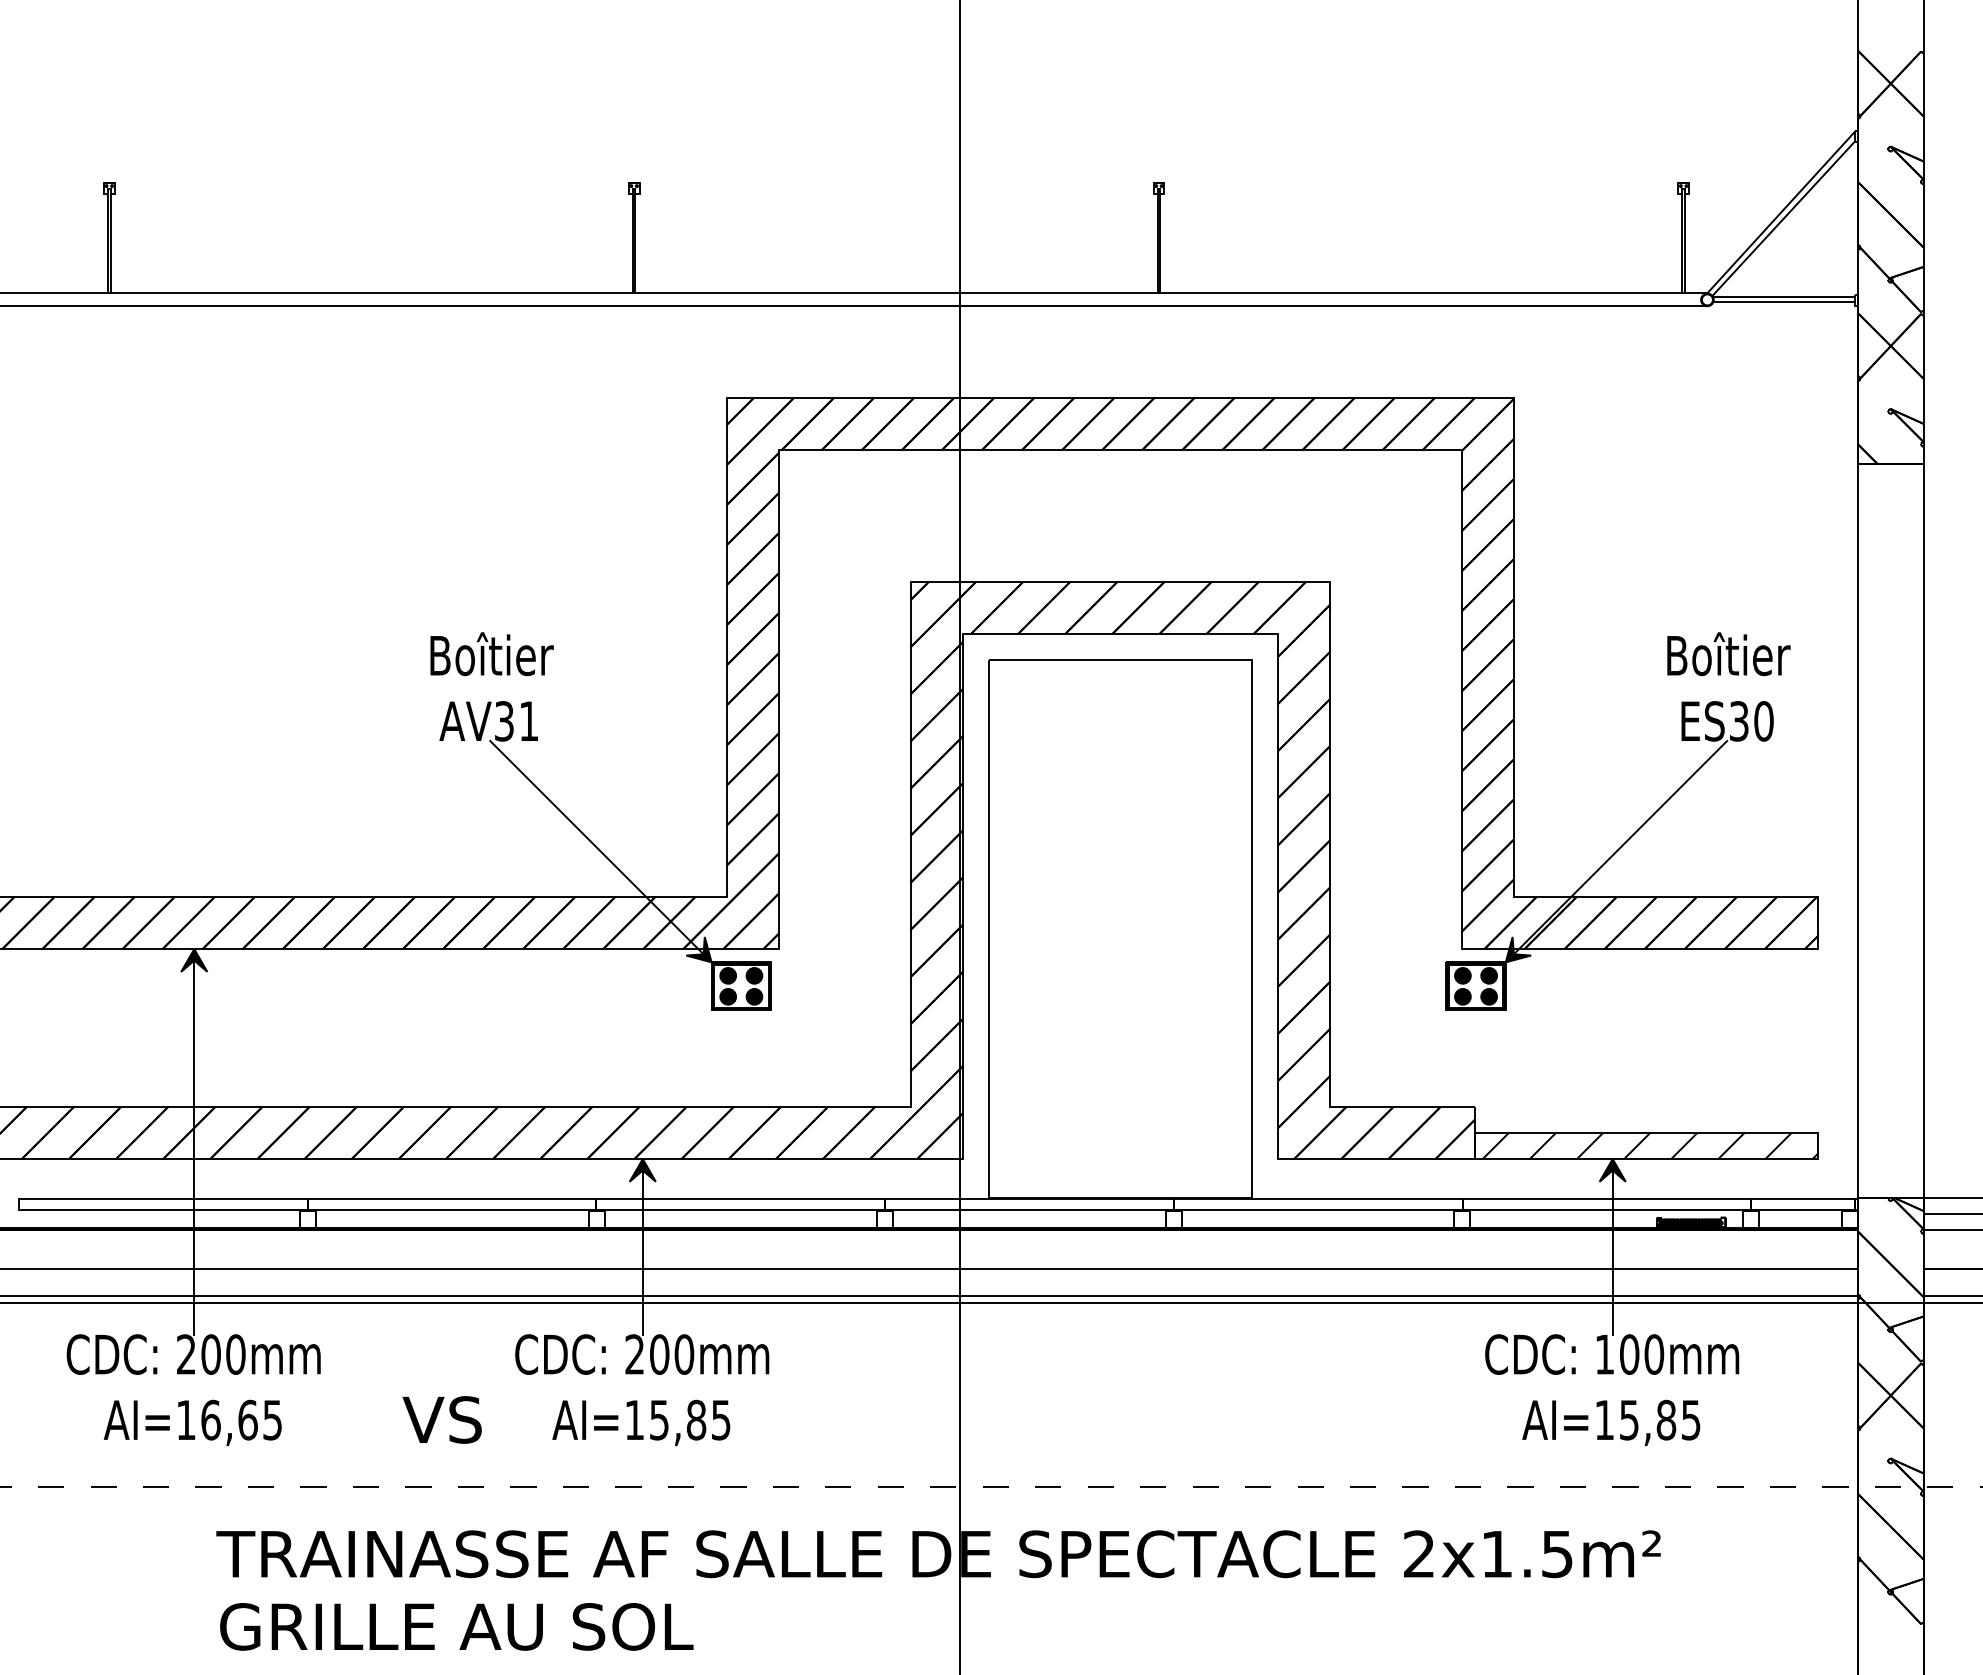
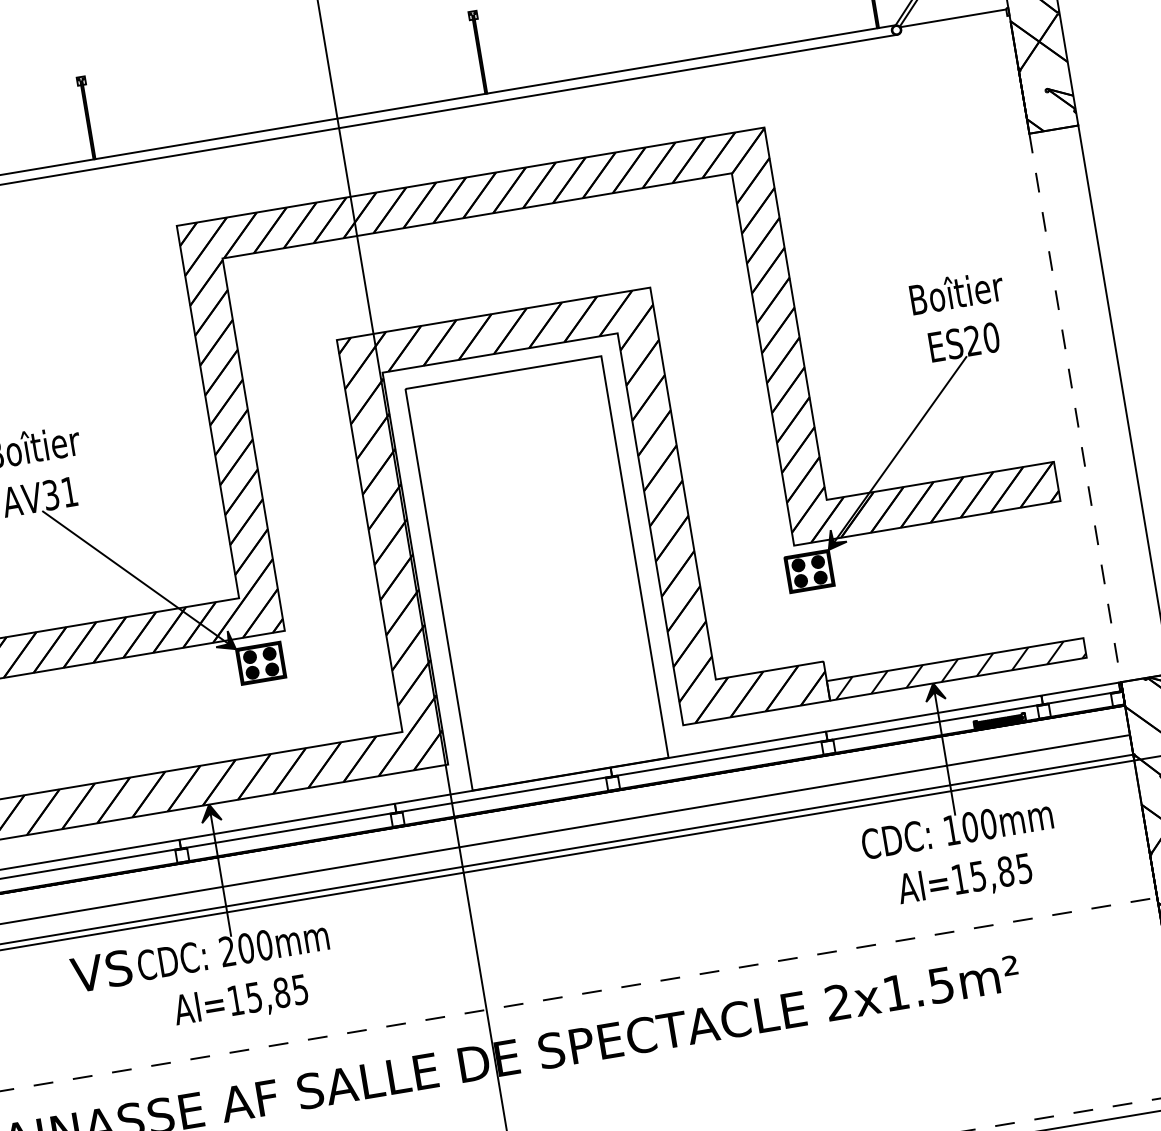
line: (1783, 302) -> (953, 22), removed
text: (1738, 721) -> (972, 341), ES30 -> ES20
line: (1857, 831) -> (1075, 408), solid -> dashed
text: (441, 1419) -> (100, 971), moved

